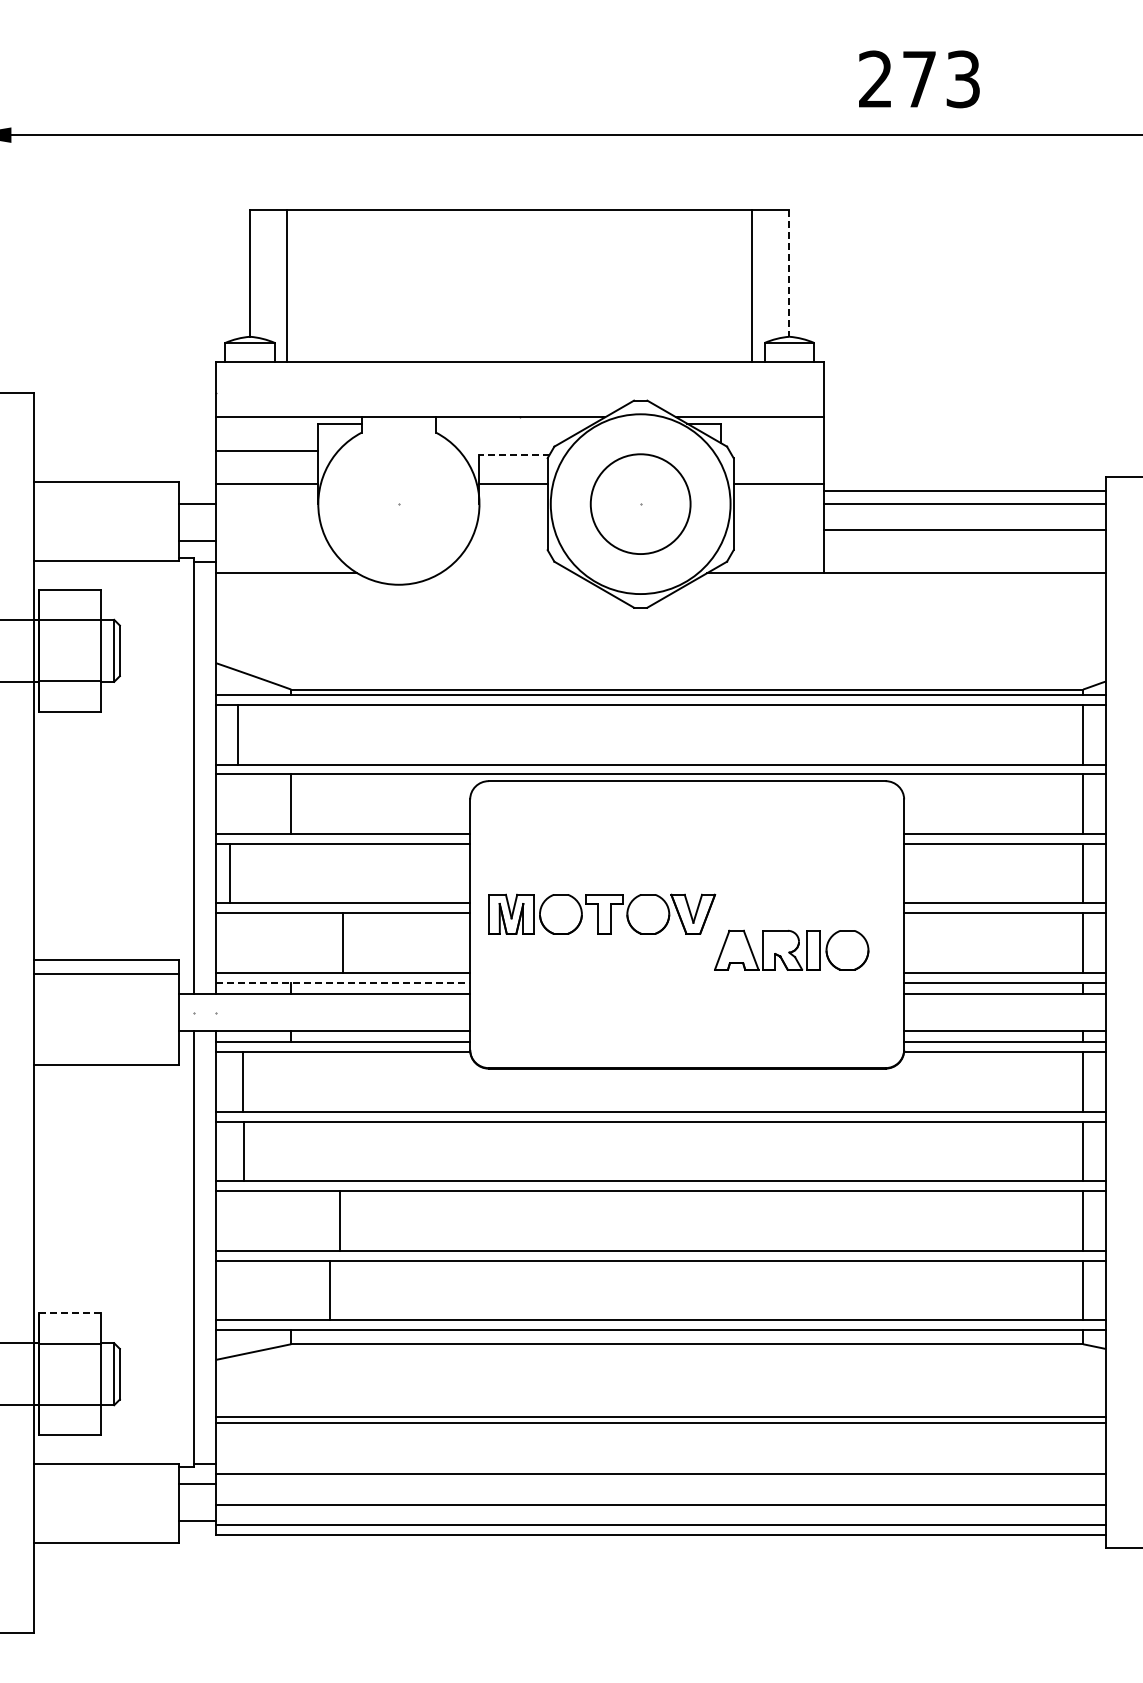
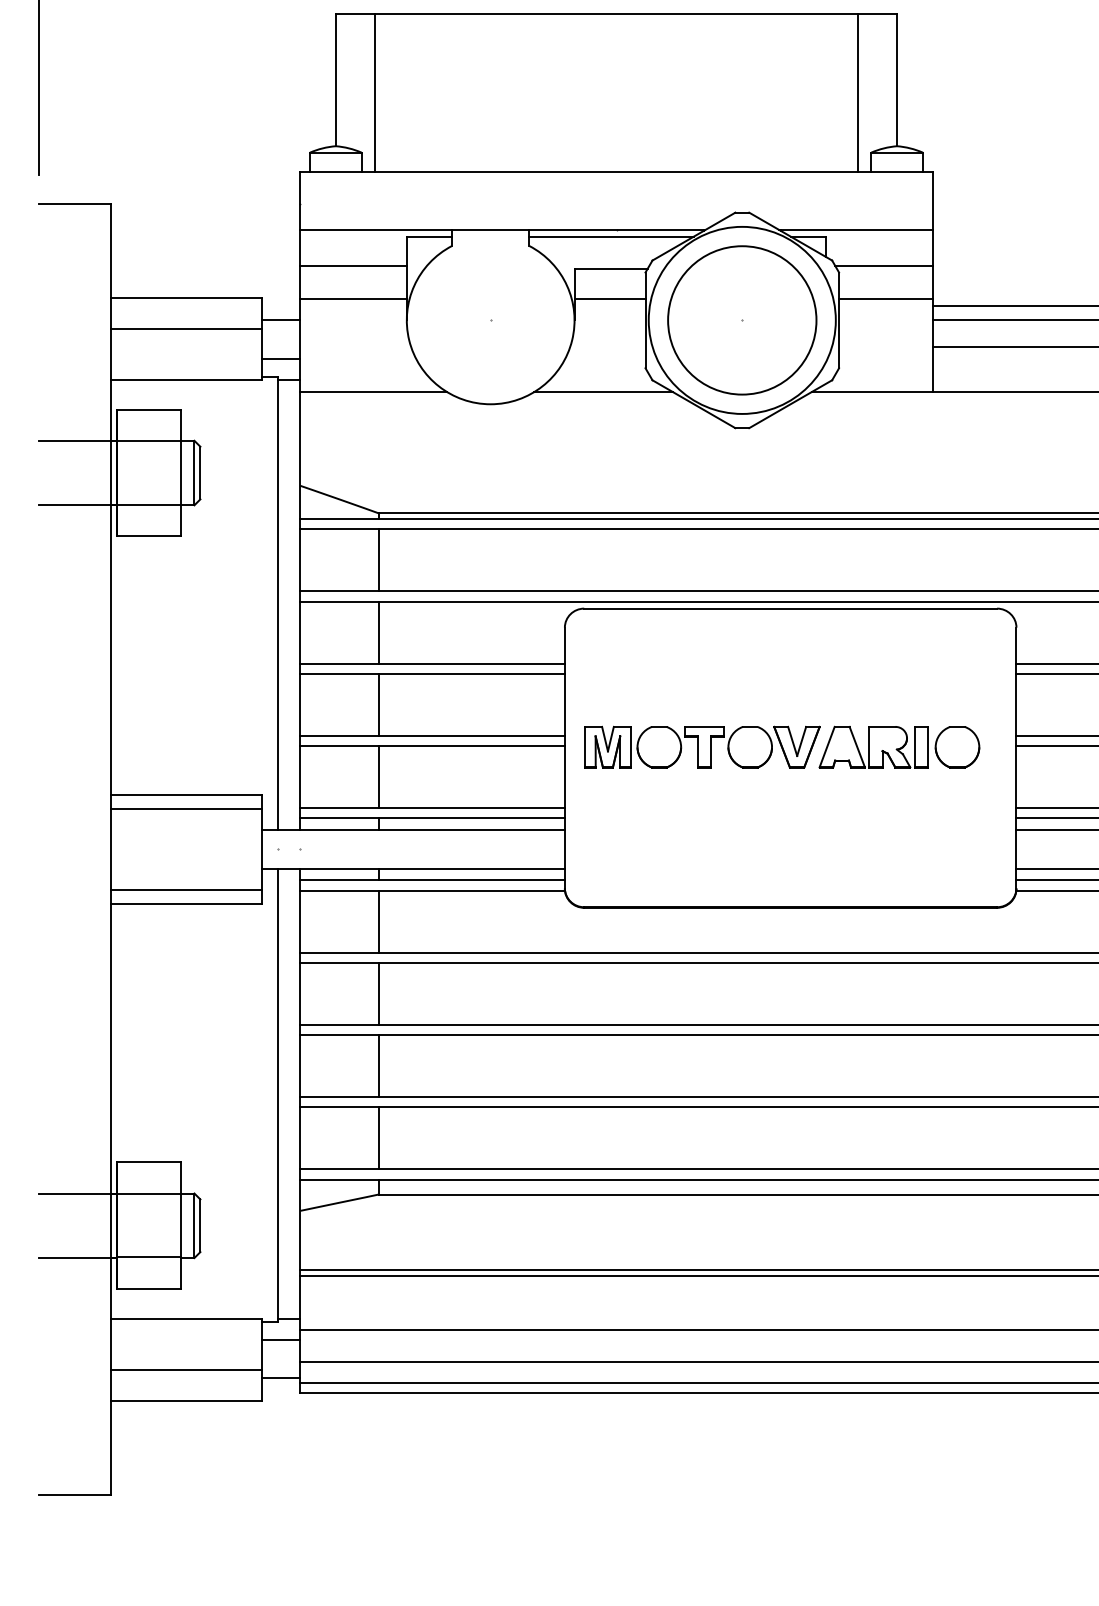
line: (789, 273) -> (897, 80), dashed -> solid
line: (515, 423) -> (612, 236), added
line: (776, 451) -> (883, 265), added
line: (514, 454) -> (610, 268), dashed -> solid
circle: (640, 503) -> (742, 319), size x1.43
line: (106, 512) -> (186, 329), added
line: (507, 573) -> (603, 392), added
line: (238, 734) -> (378, 560), moved
line: (230, 873) -> (378, 704), moved
line: (343, 942) -> (378, 776), moved
part: (791, 949) -> (899, 746), moved
line: (343, 982) -> (433, 818), dashed -> solid
line: (106, 1051) -> (186, 889), added
line: (243, 1081) -> (378, 921), moved
line: (244, 1151) -> (378, 994), moved
line: (340, 1220) -> (378, 1065), moved
line: (330, 1290) -> (378, 1138), moved
line: (70, 1313) -> (148, 1162), dashed -> solid
line: (106, 1512) -> (186, 1369), added

